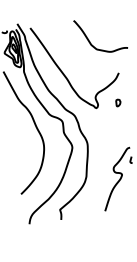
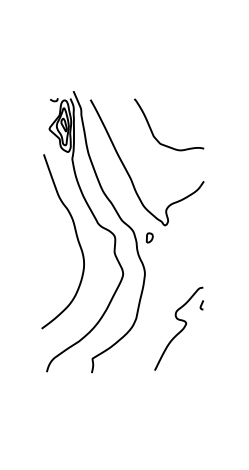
curve: (90, 42) -> (153, 132), moved
part: (118, 102) -> (149, 237), moved

